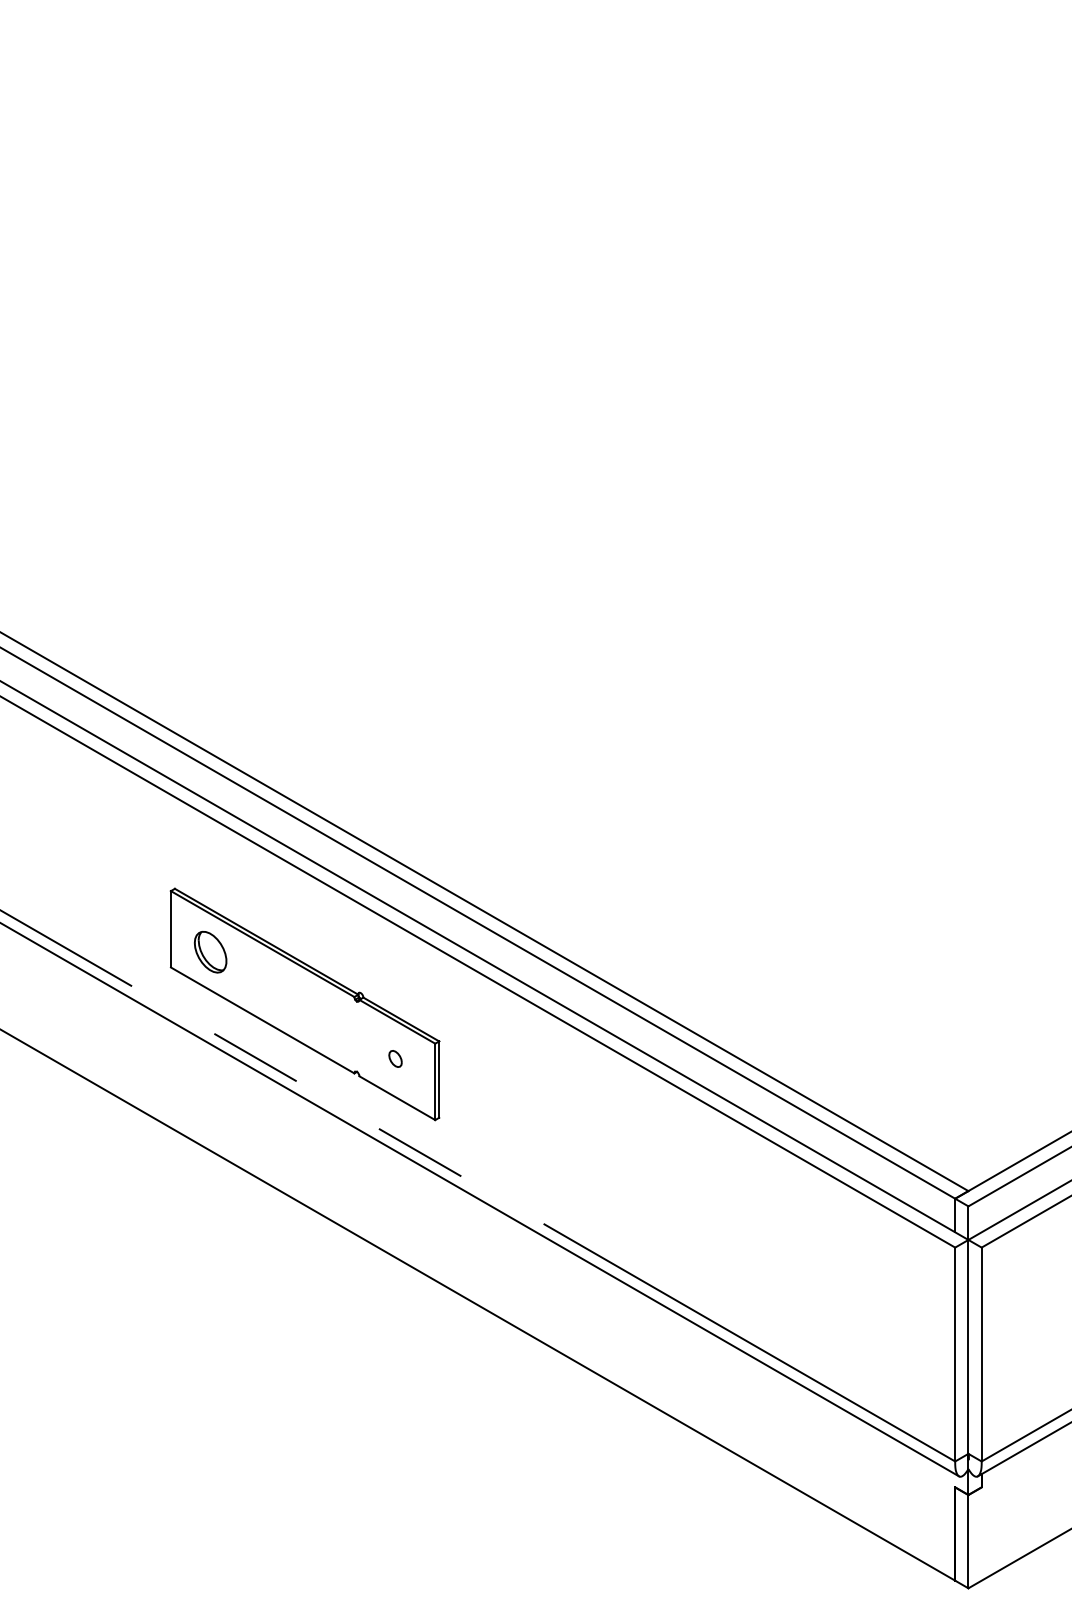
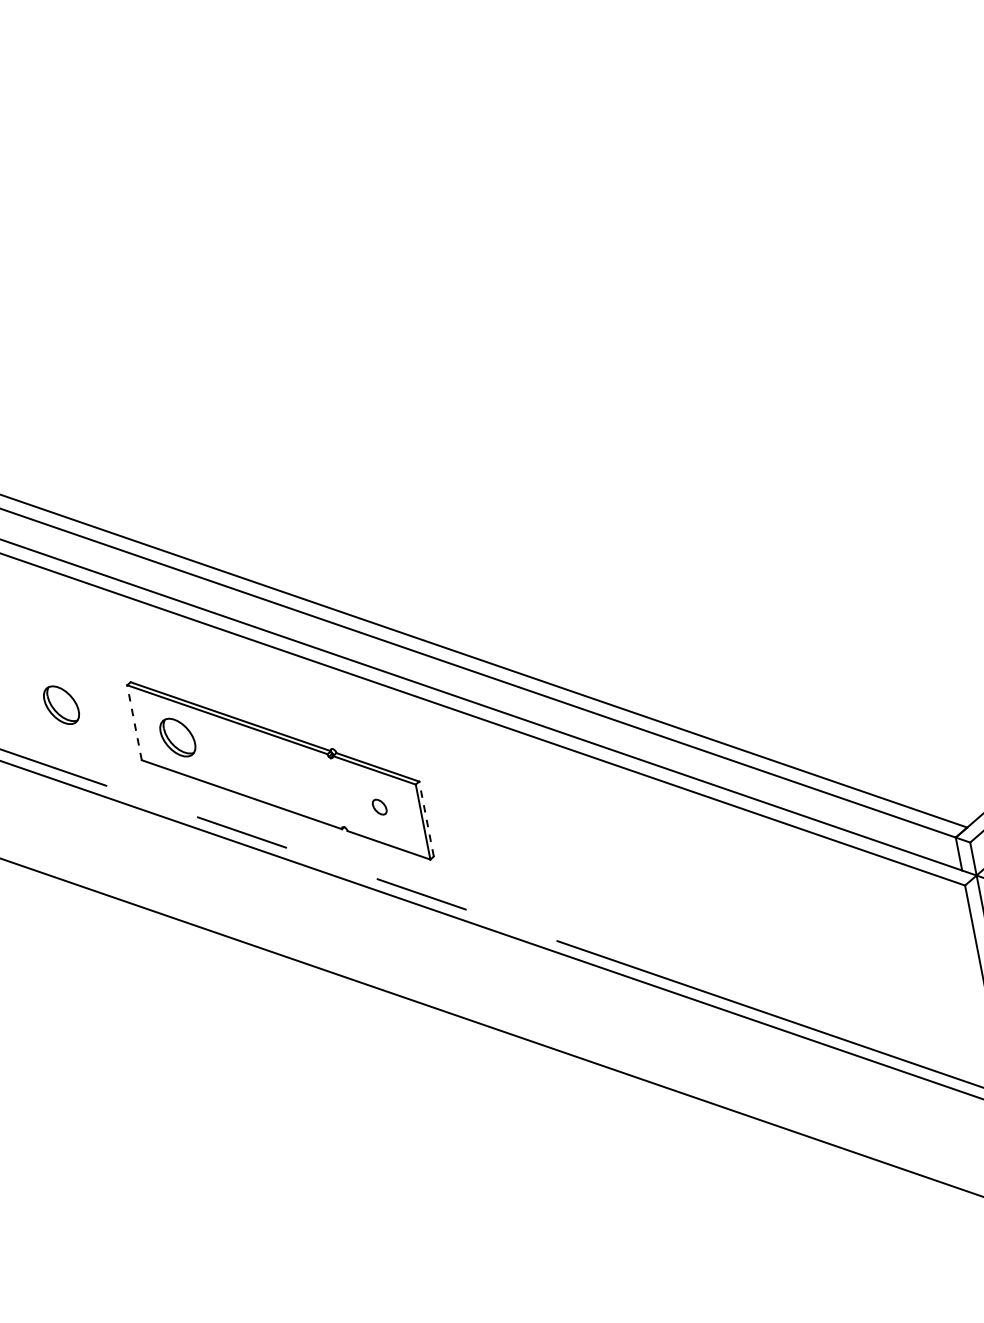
part: (102, 897) -> (61, 704), added
line: (170, 928) -> (133, 722), solid -> dashed
line: (439, 1079) -> (426, 818), solid -> dashed

